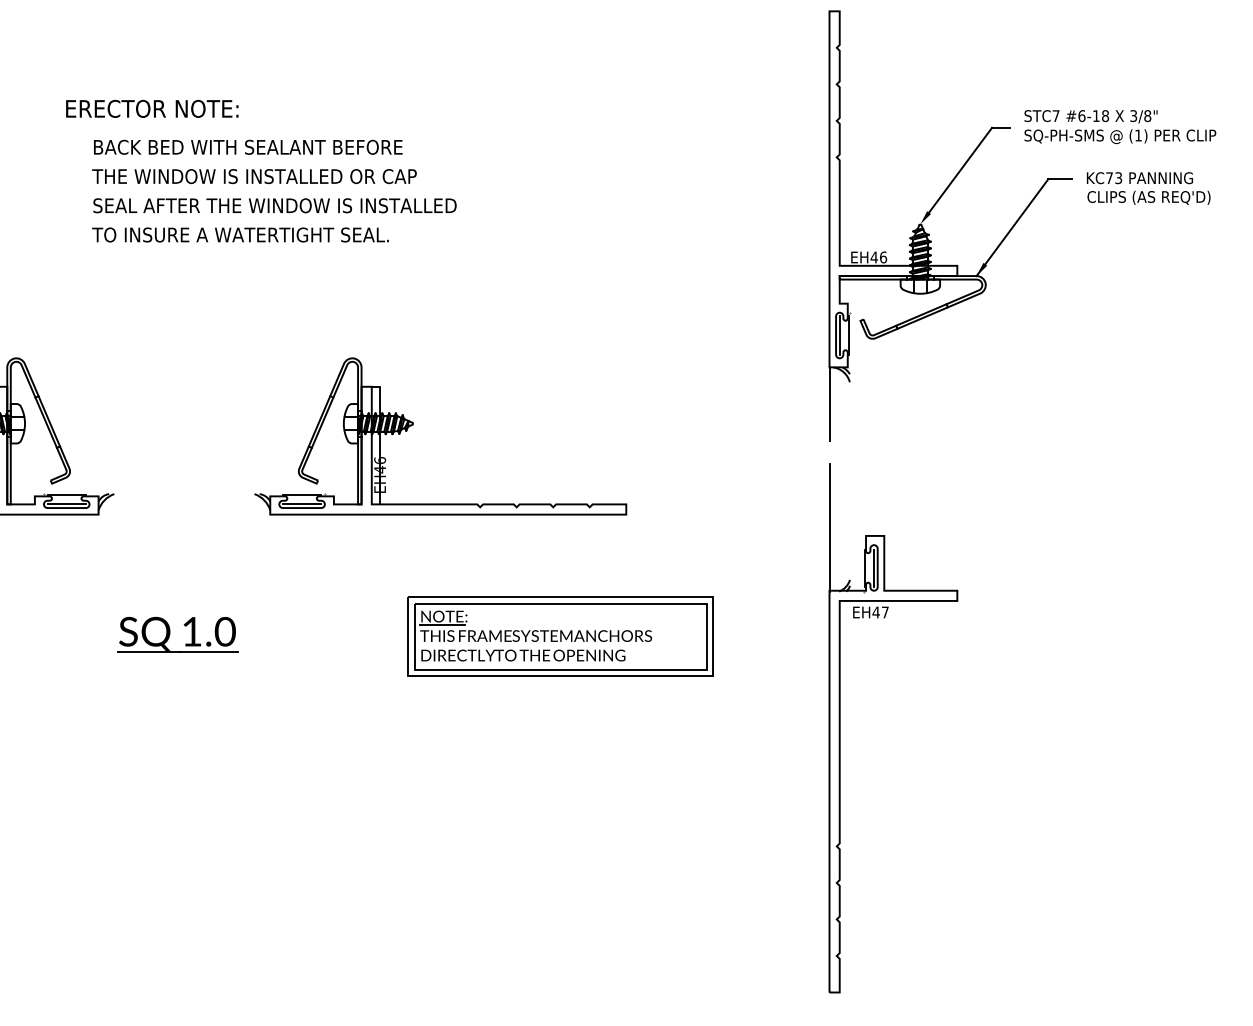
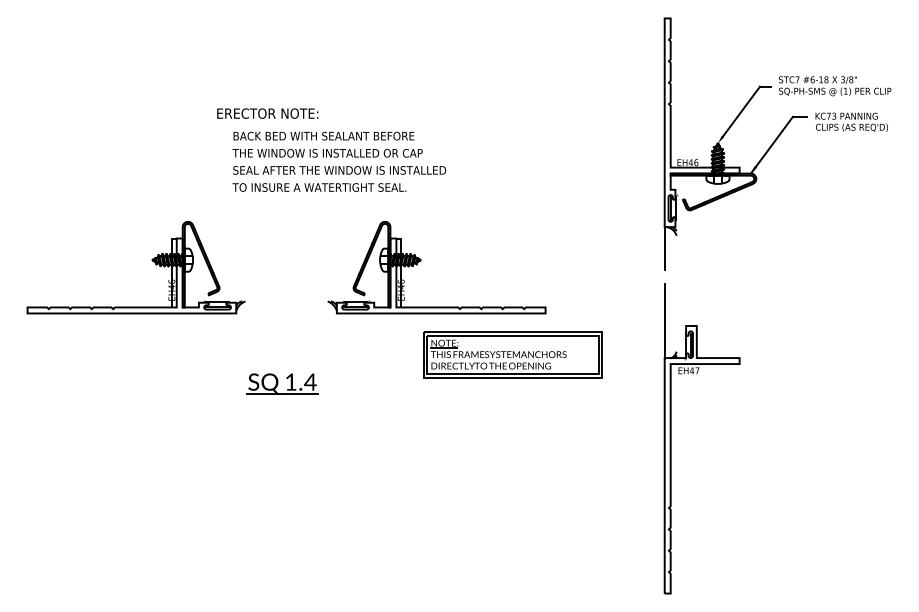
text: (261, 170) -> (331, 149), moved
text: (225, 630) -> (310, 381), 1.0 -> 1.4
part: (559, 635) -> (512, 354), moved

